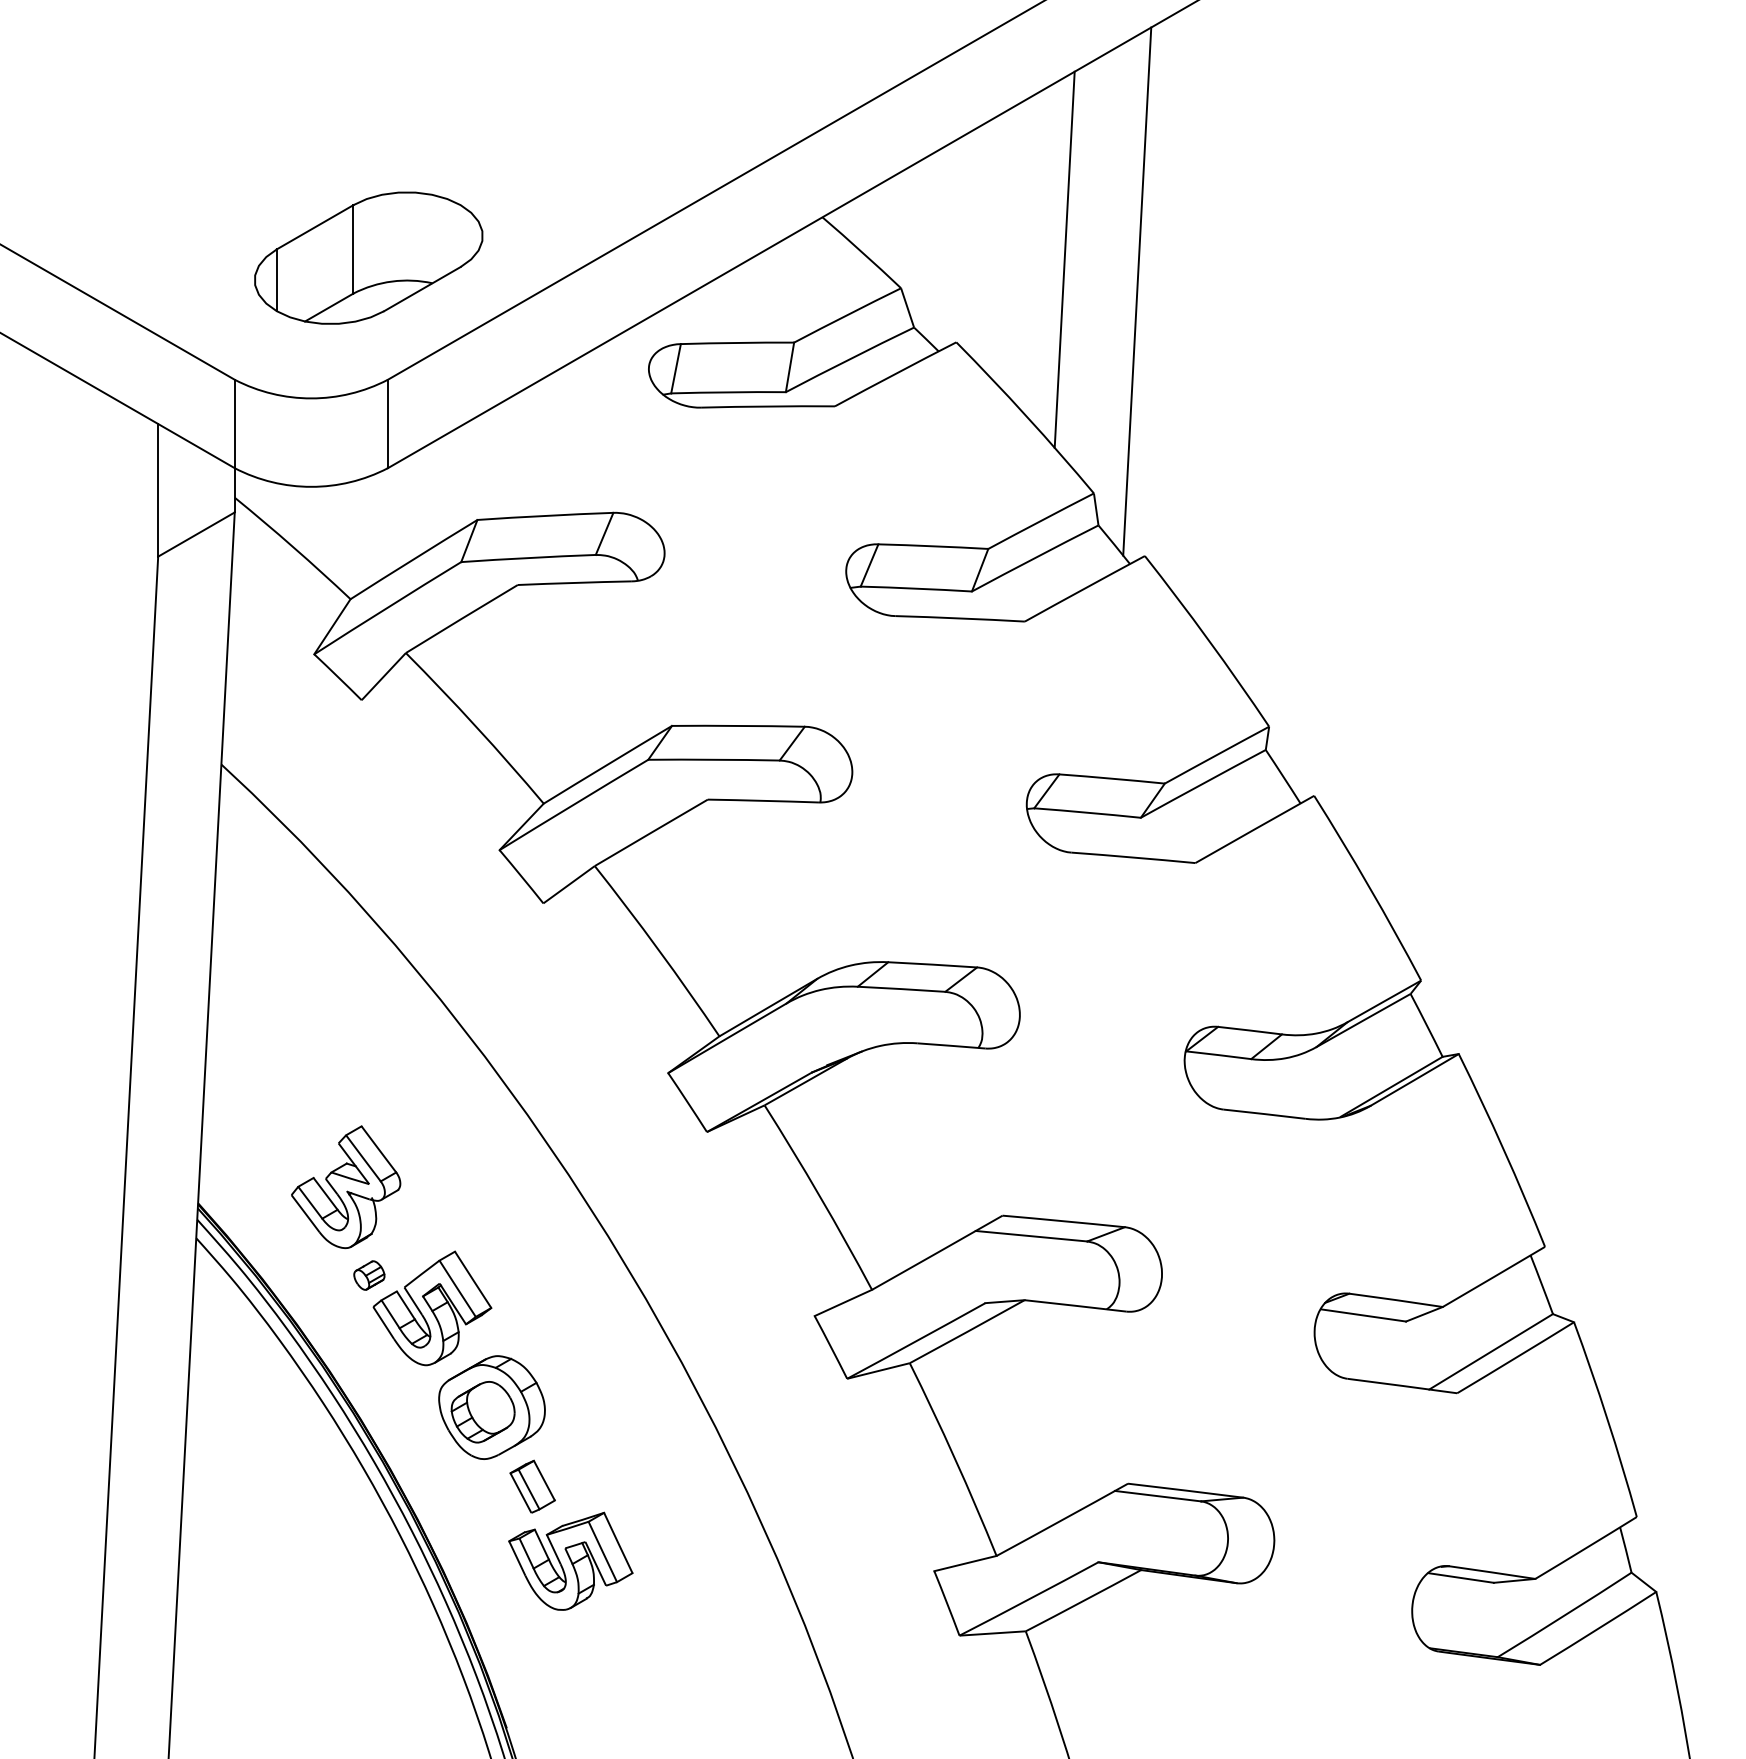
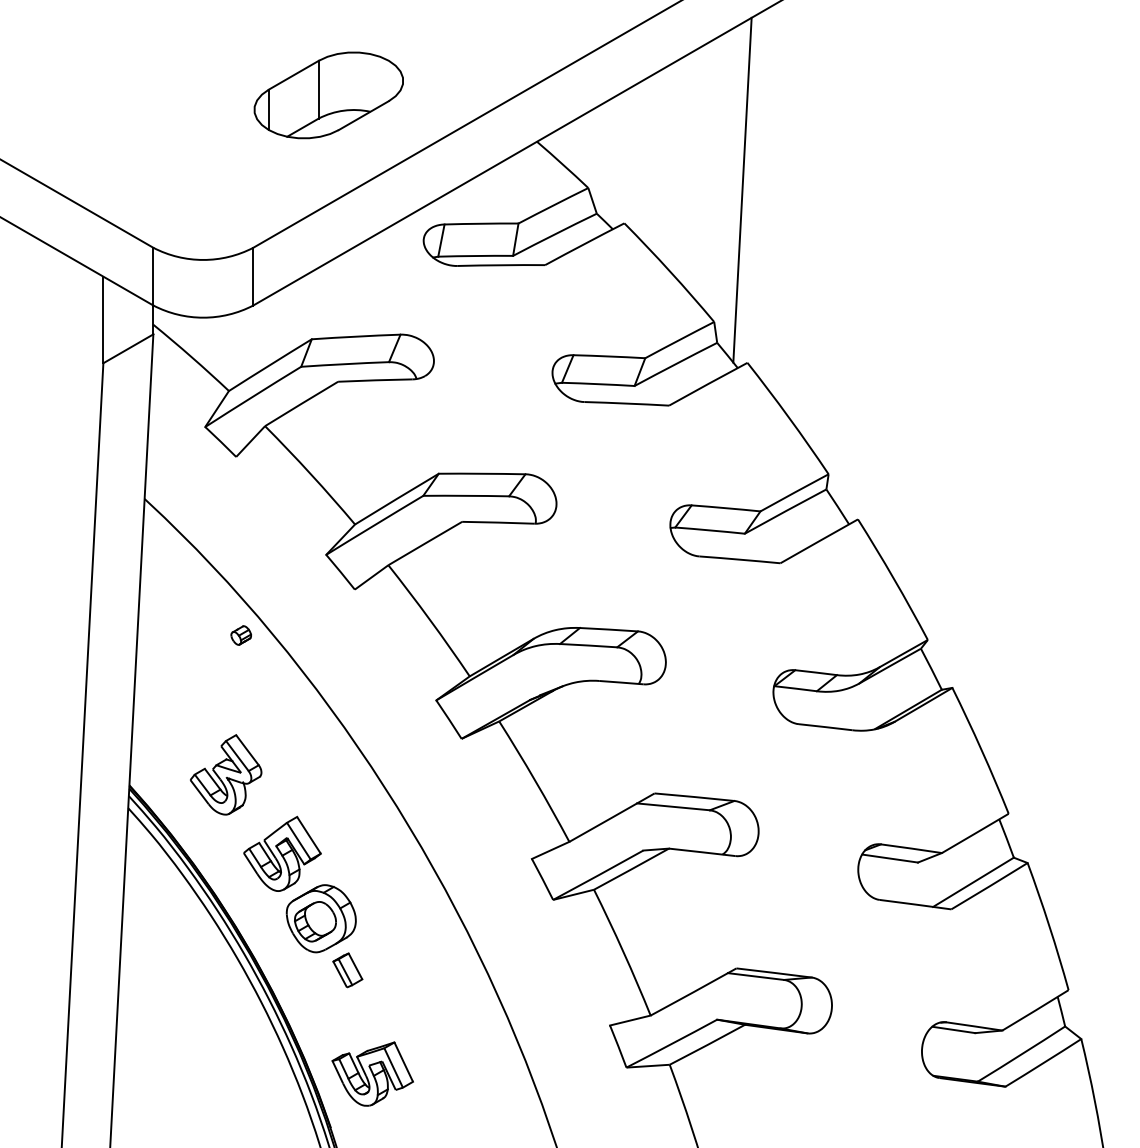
part: (368, 258) -> (328, 95), moved
line: (1063, 259) -> (694, 169), removed
part: (368, 1275) -> (240, 635), moved
part: (570, 1560) -> (372, 1073), moved

